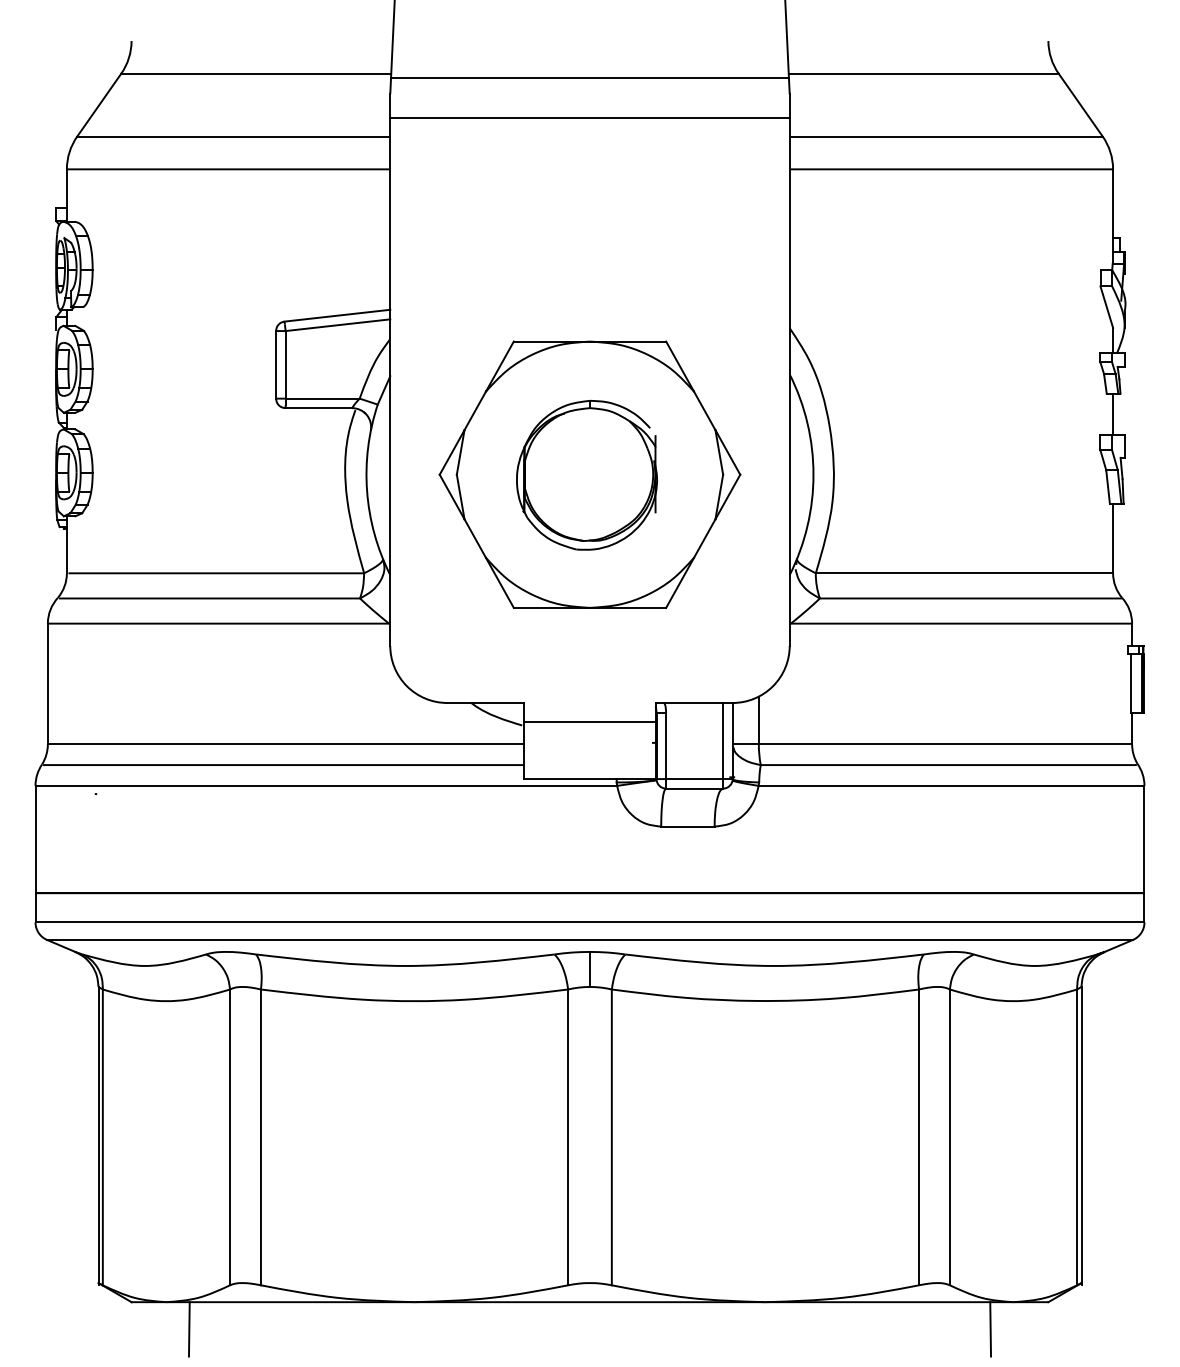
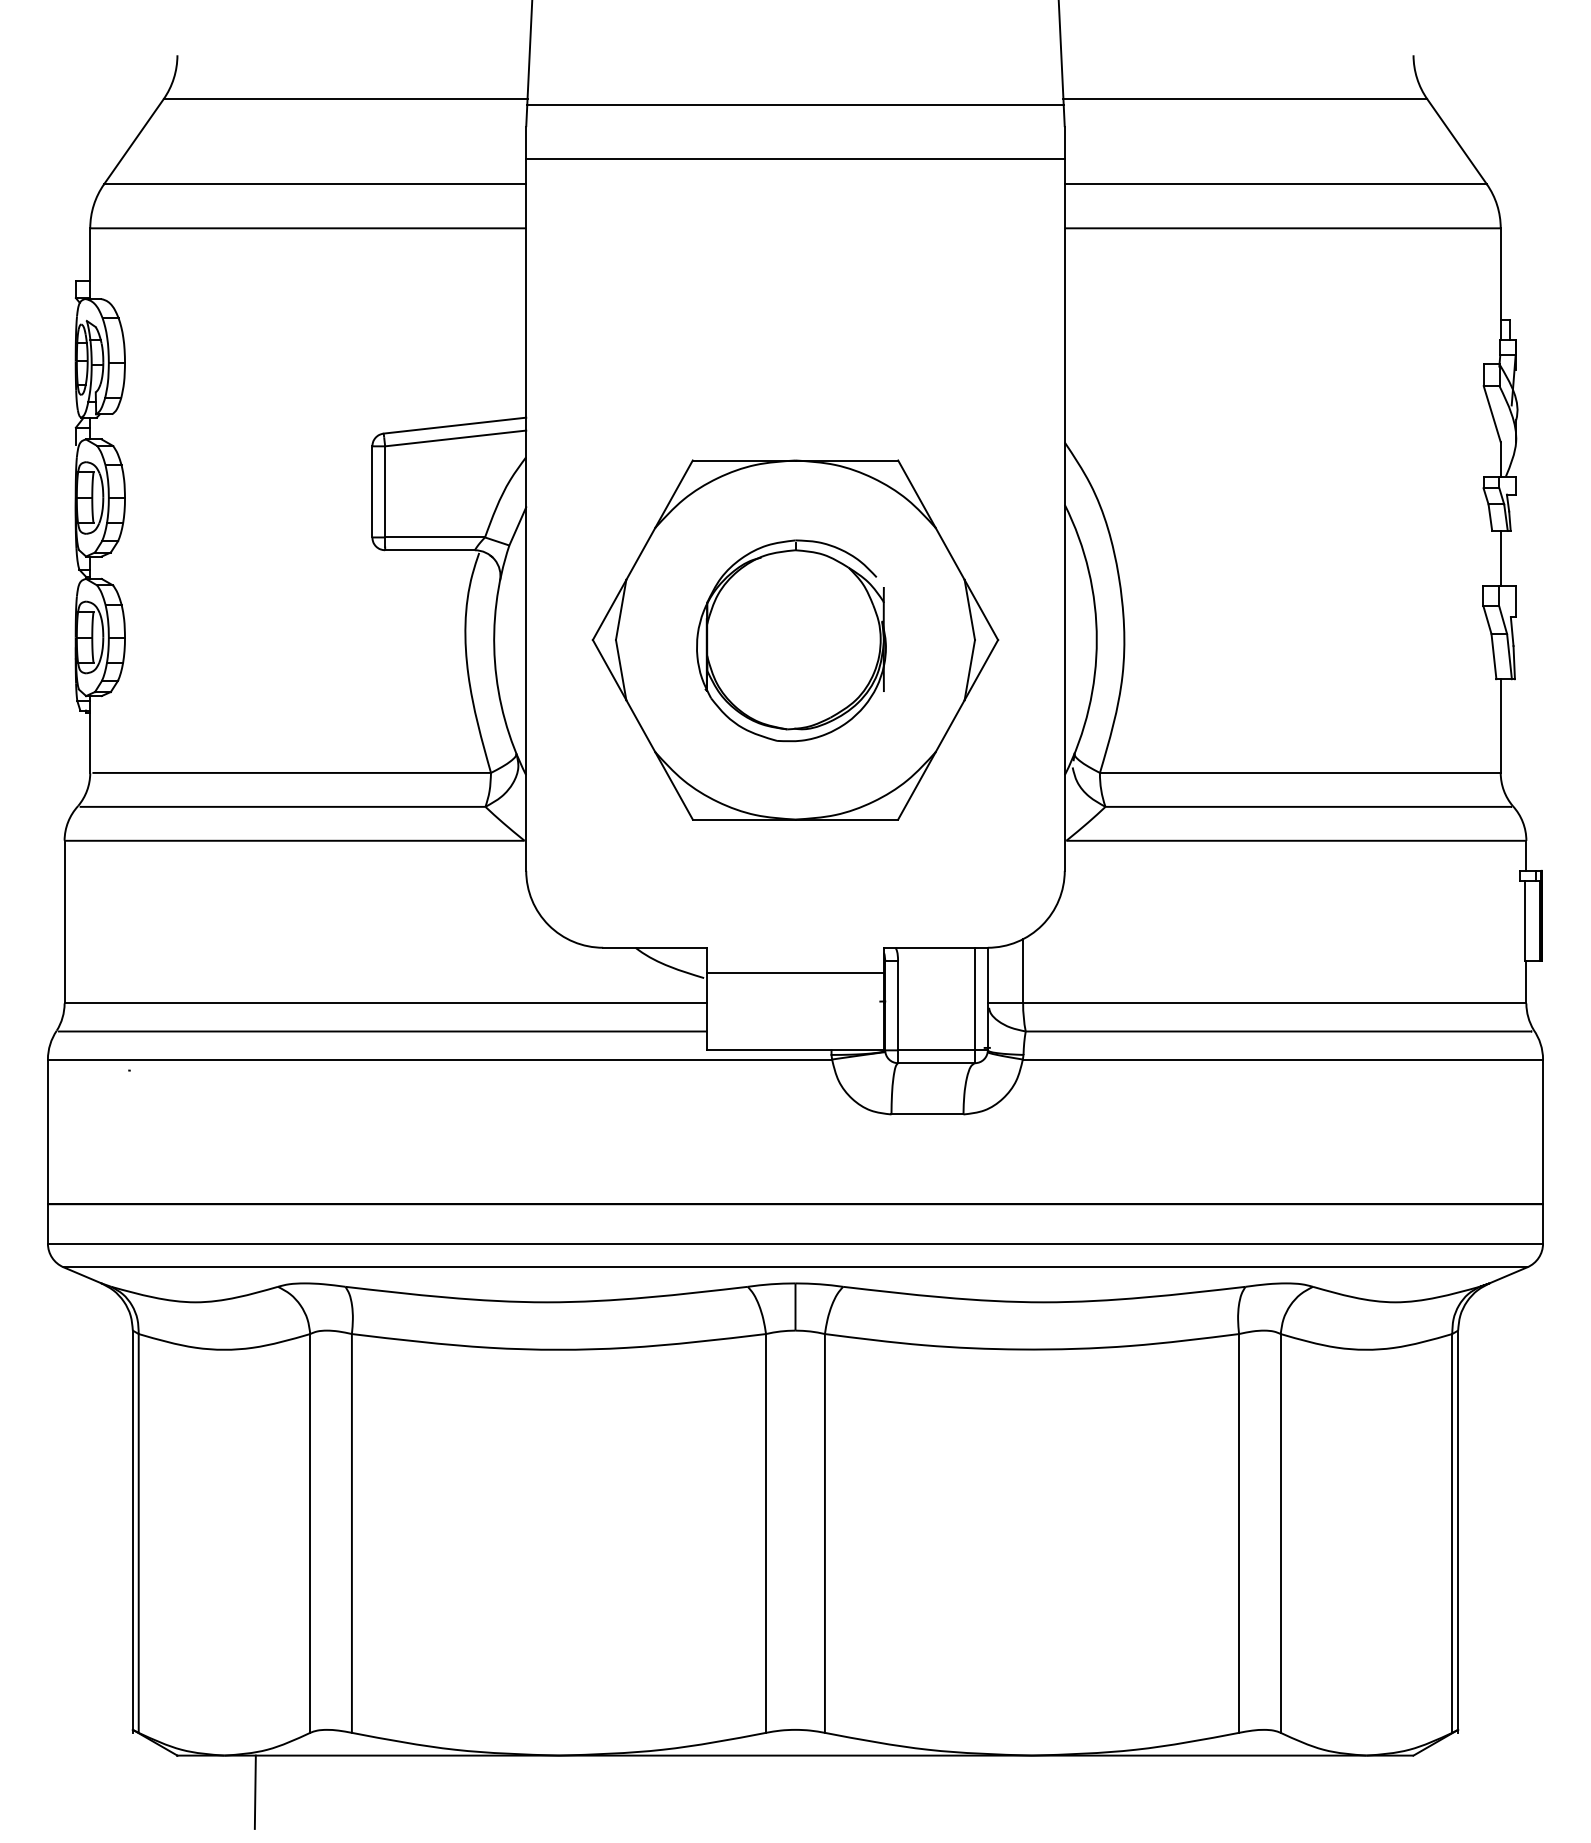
line: (990, 1329) -> (1335, 1792), removed

